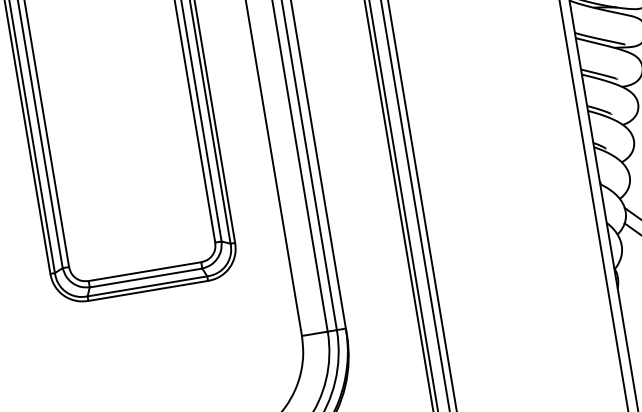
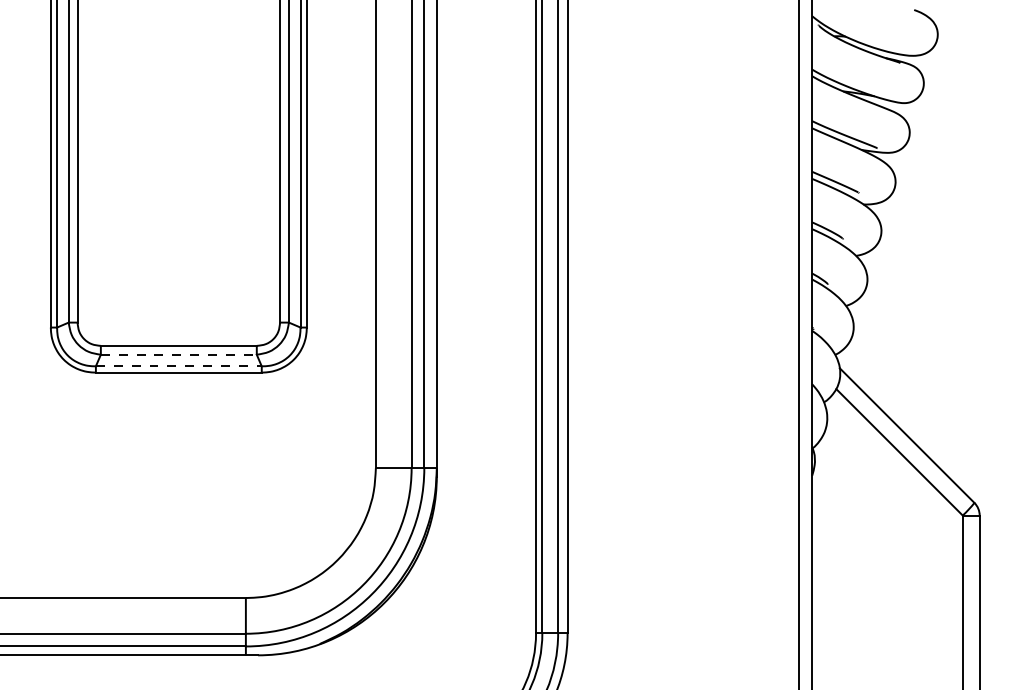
line: (145, 277) -> (178, 354), solid -> dashed
line: (147, 286) -> (178, 366), solid -> dashed

